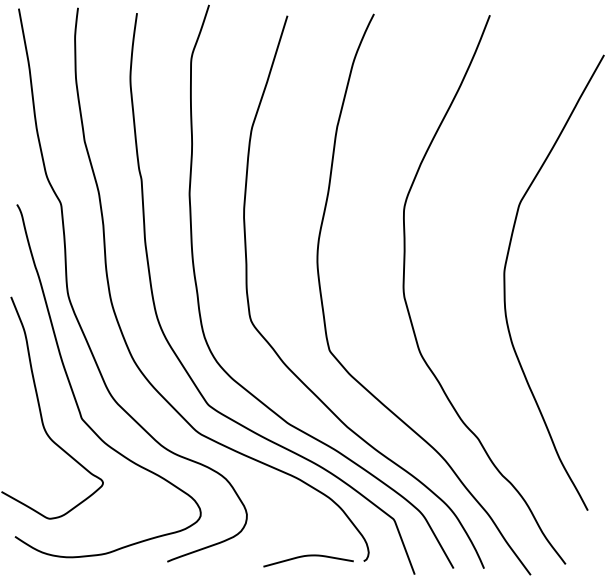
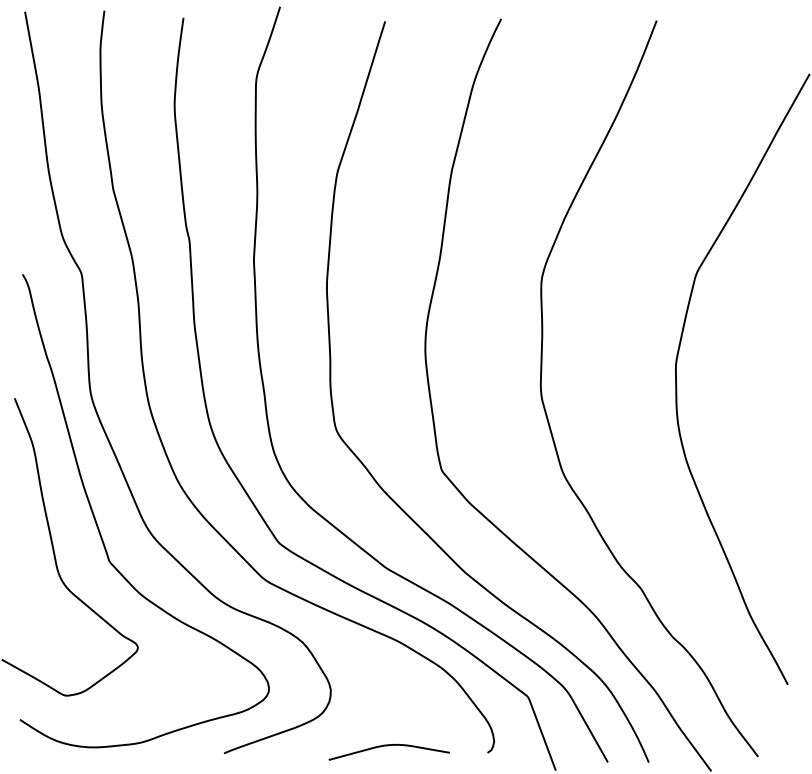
curve: (308, 556) -> (389, 746), moved

